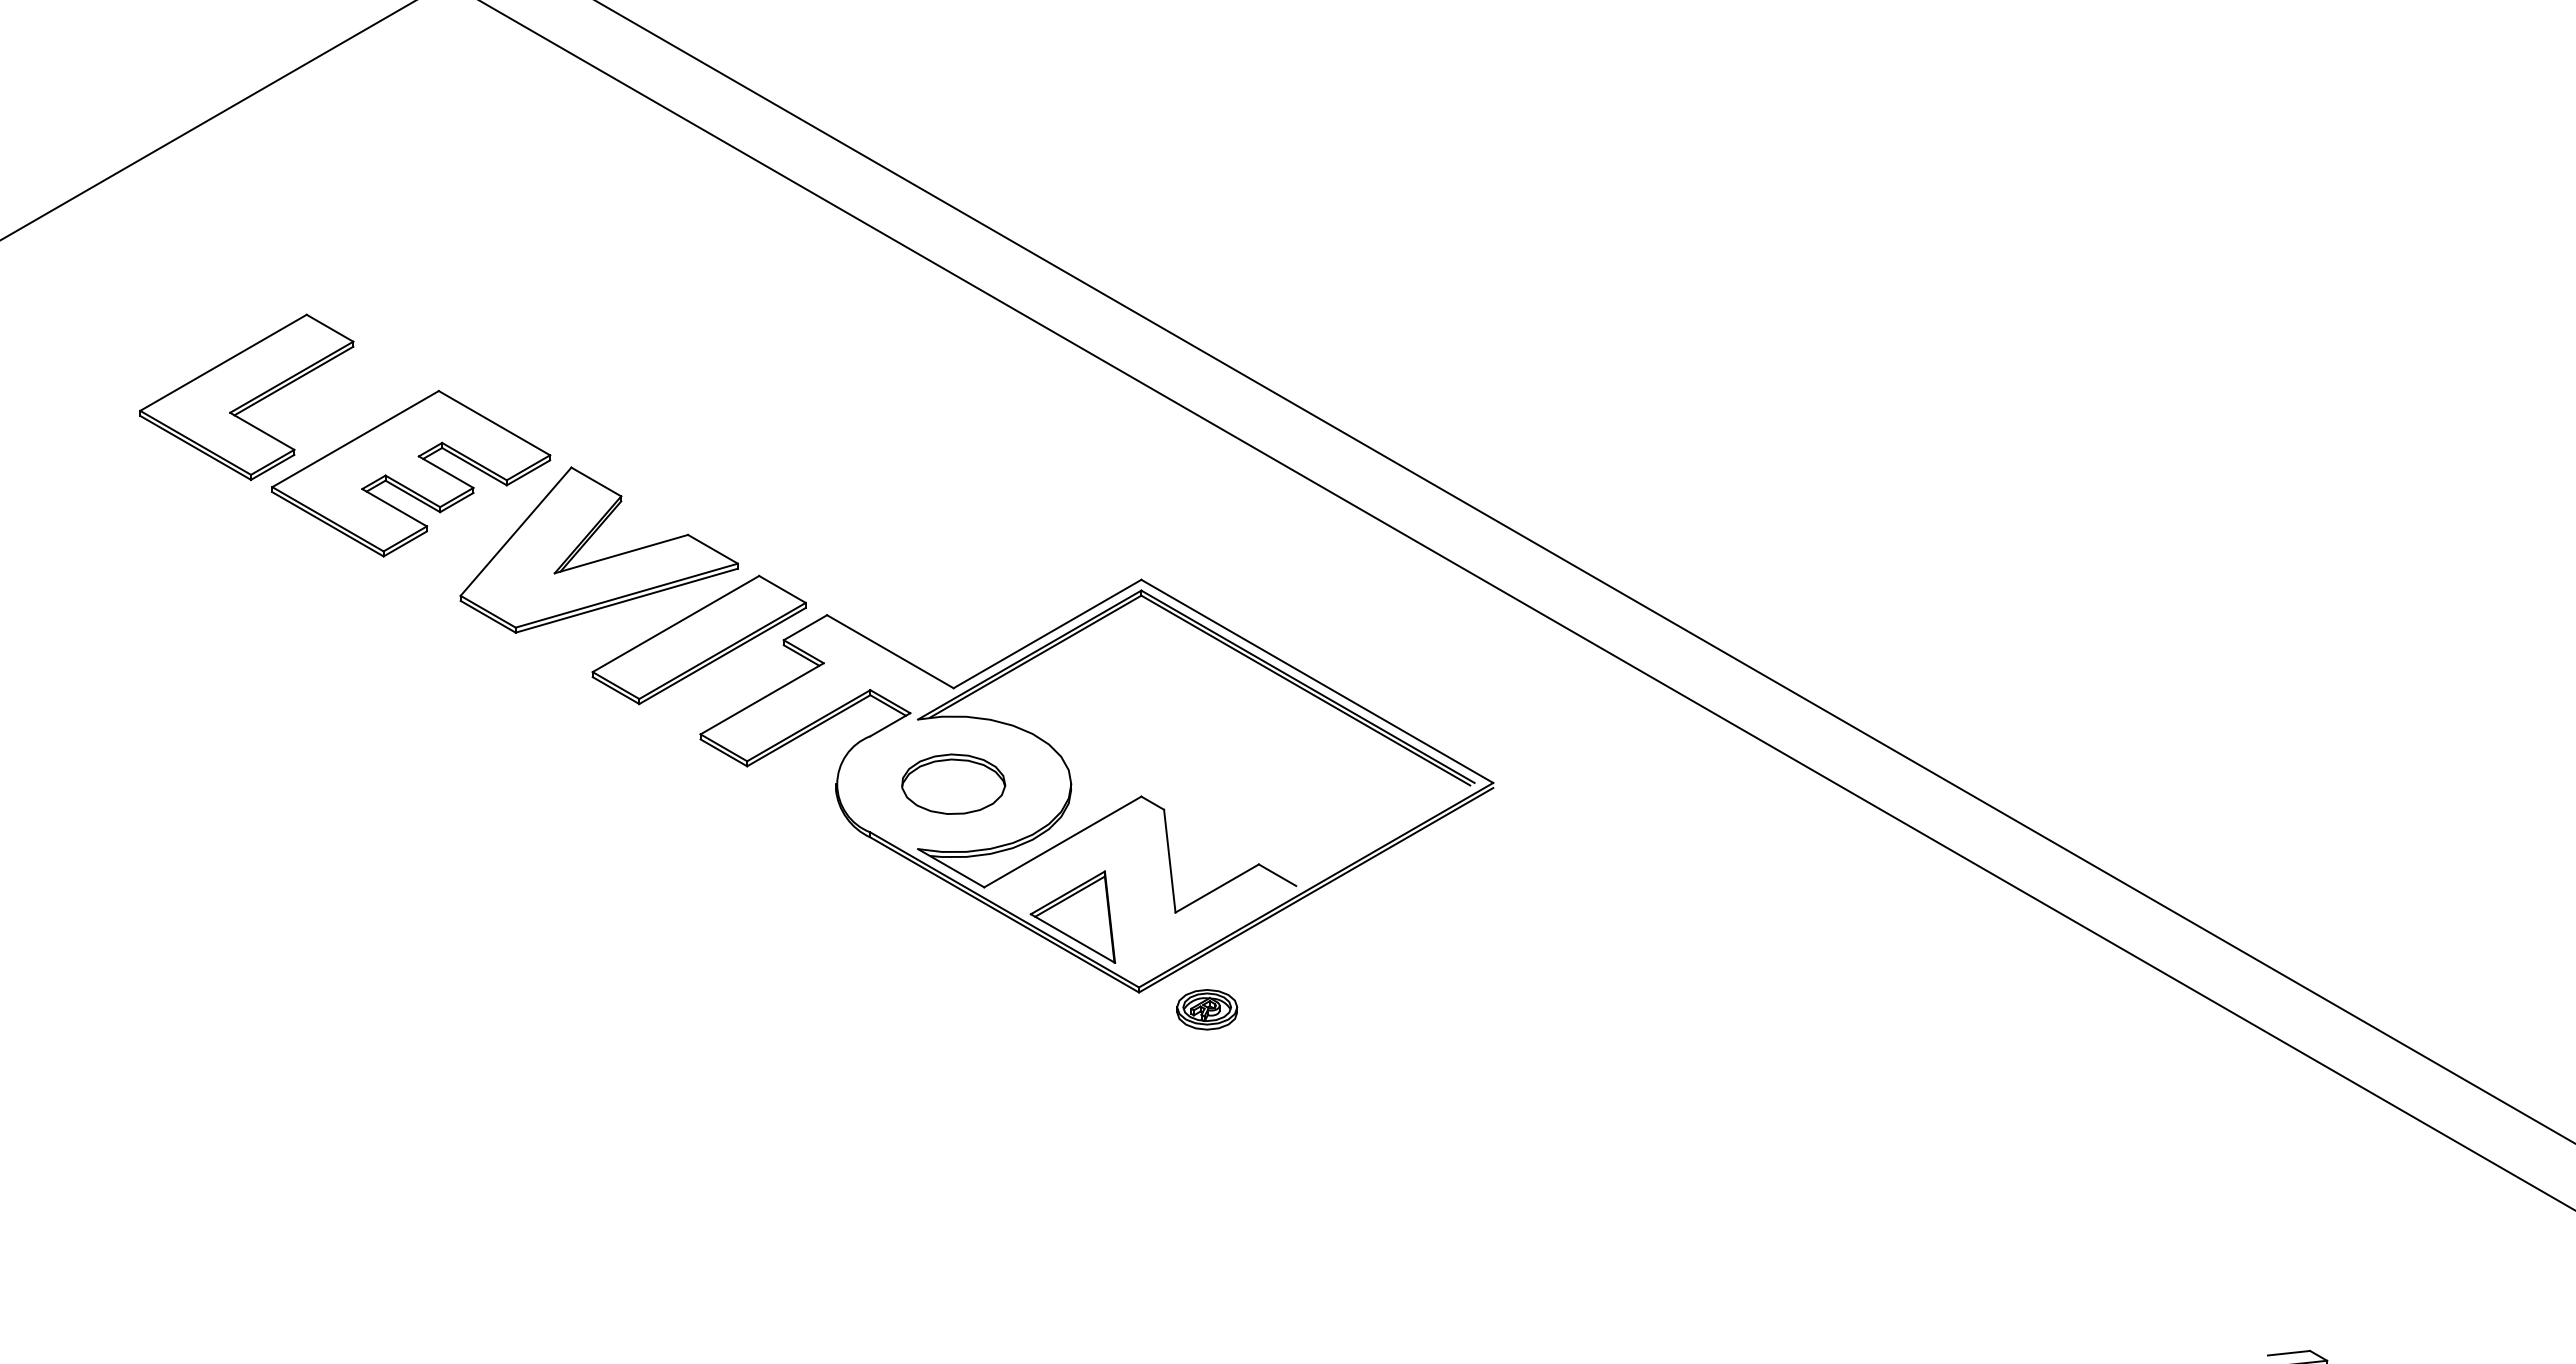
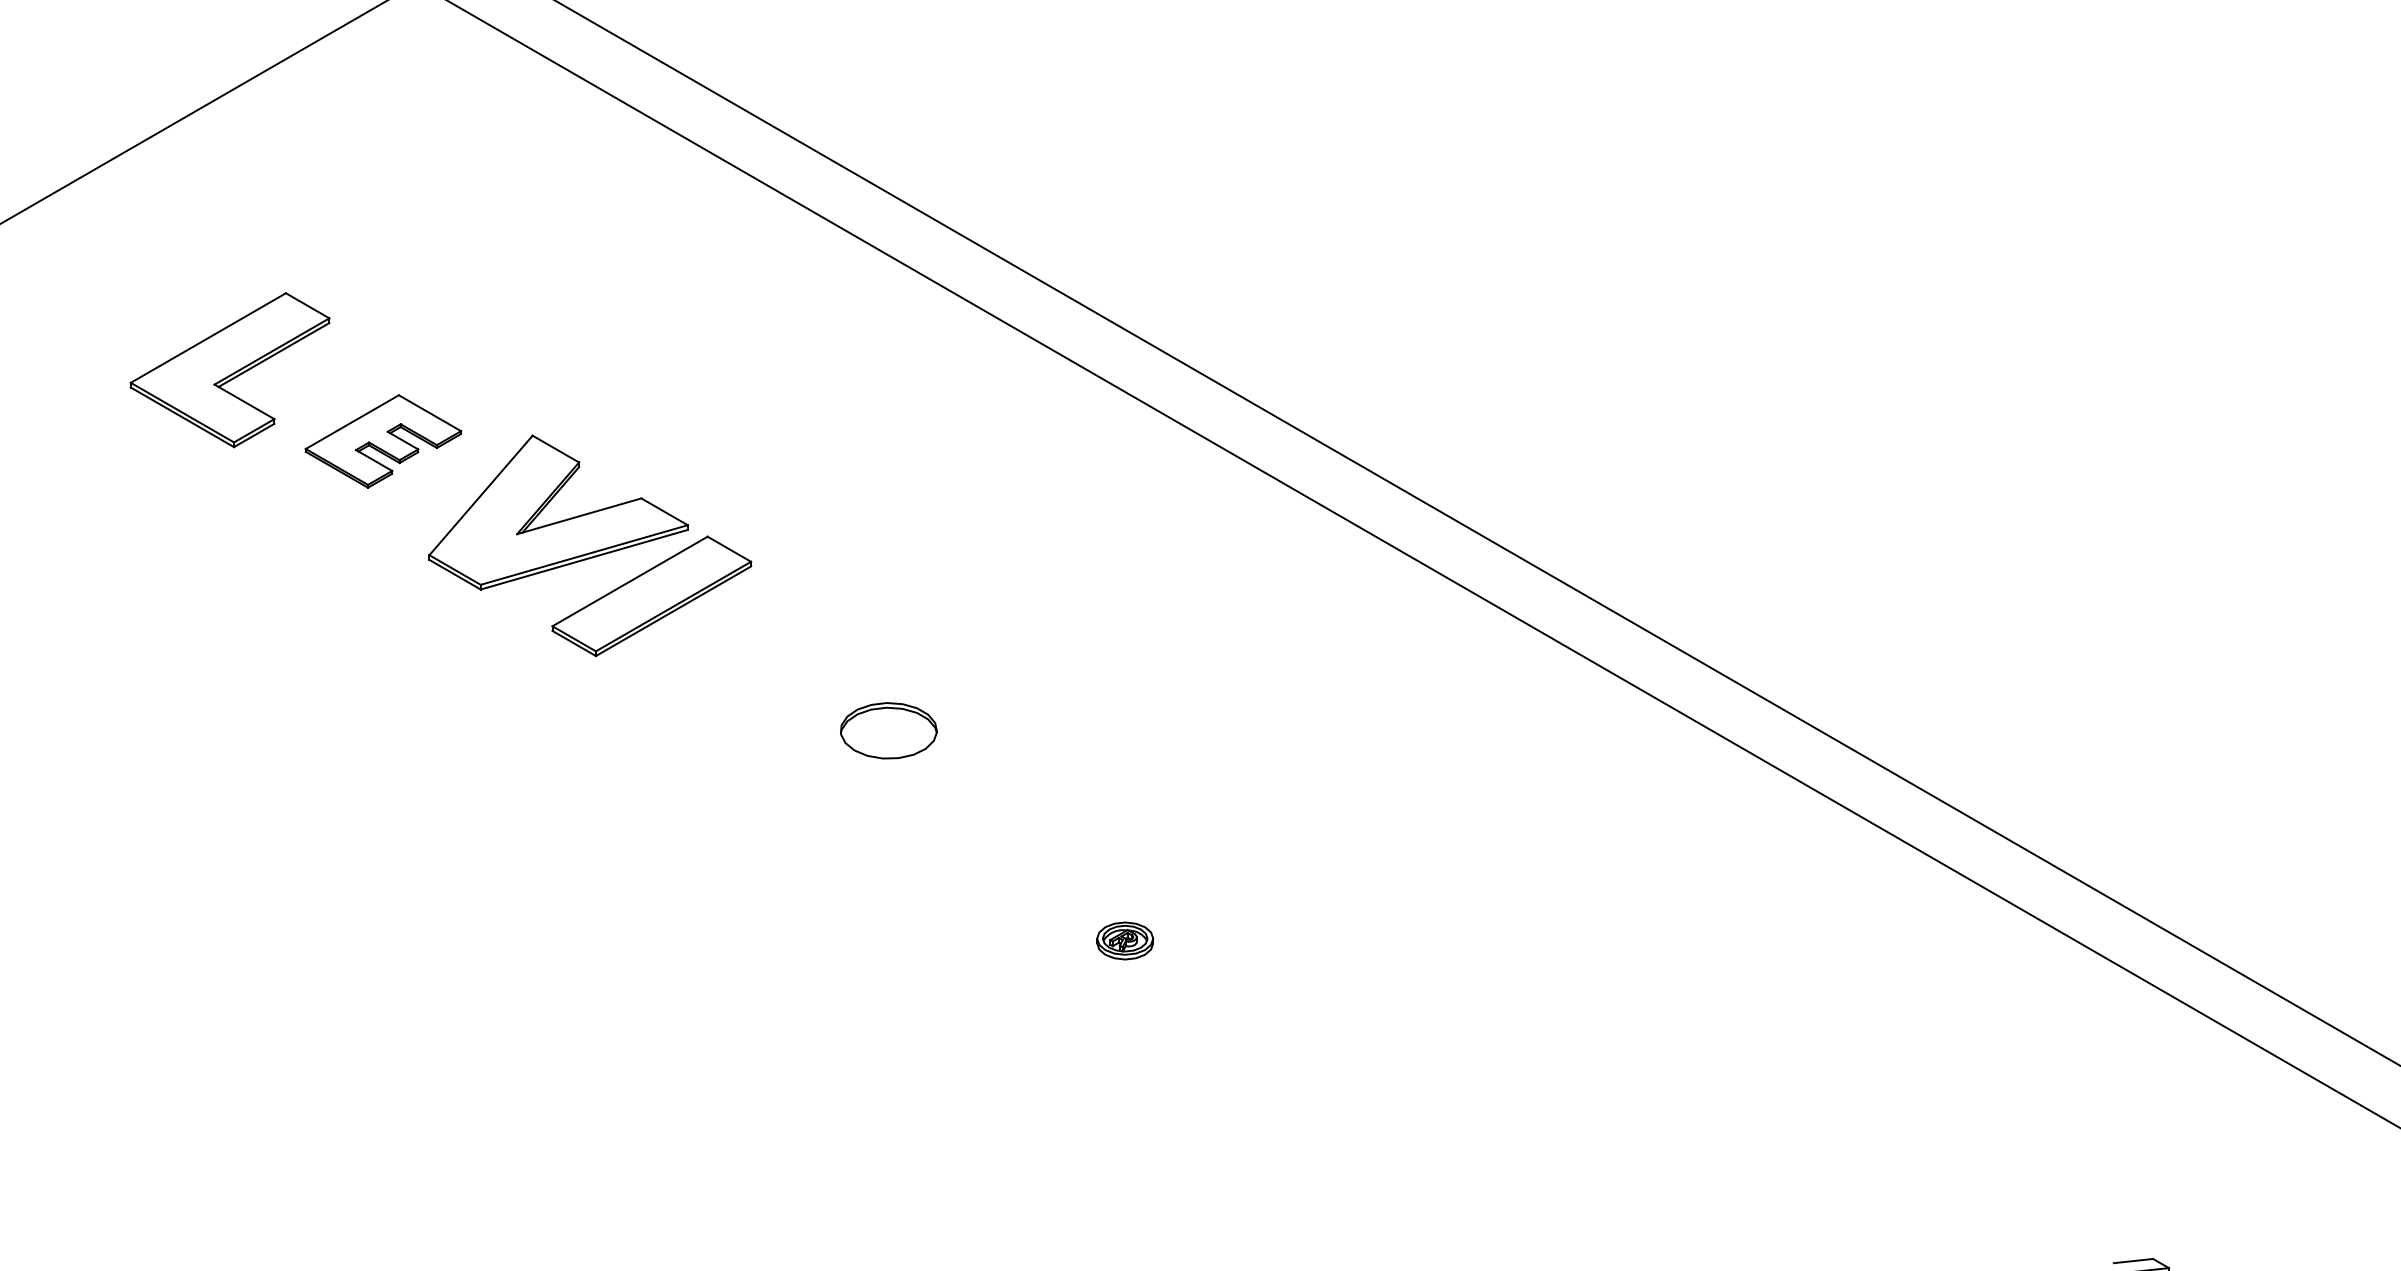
part: (411, 473) -> (383, 441), size x0.6
part: (1096, 785) -> (1022, 731), removed

